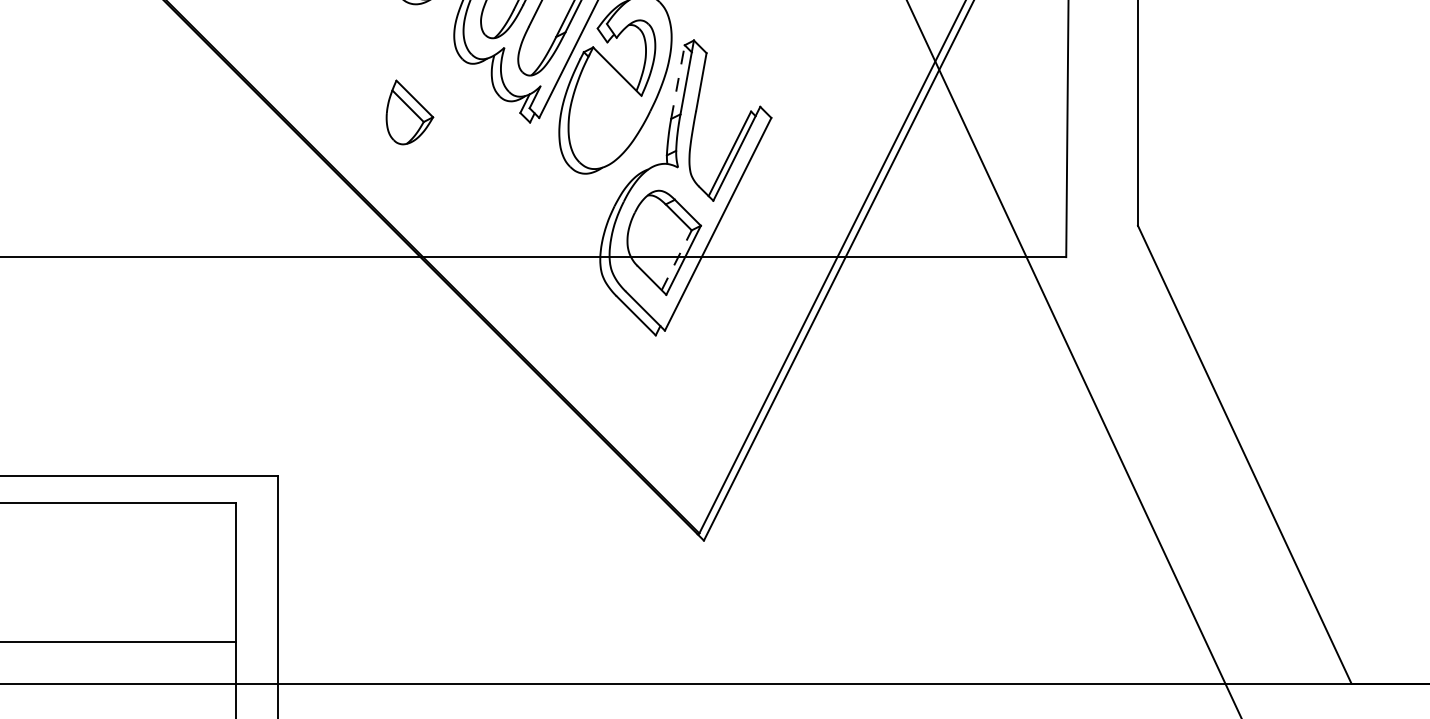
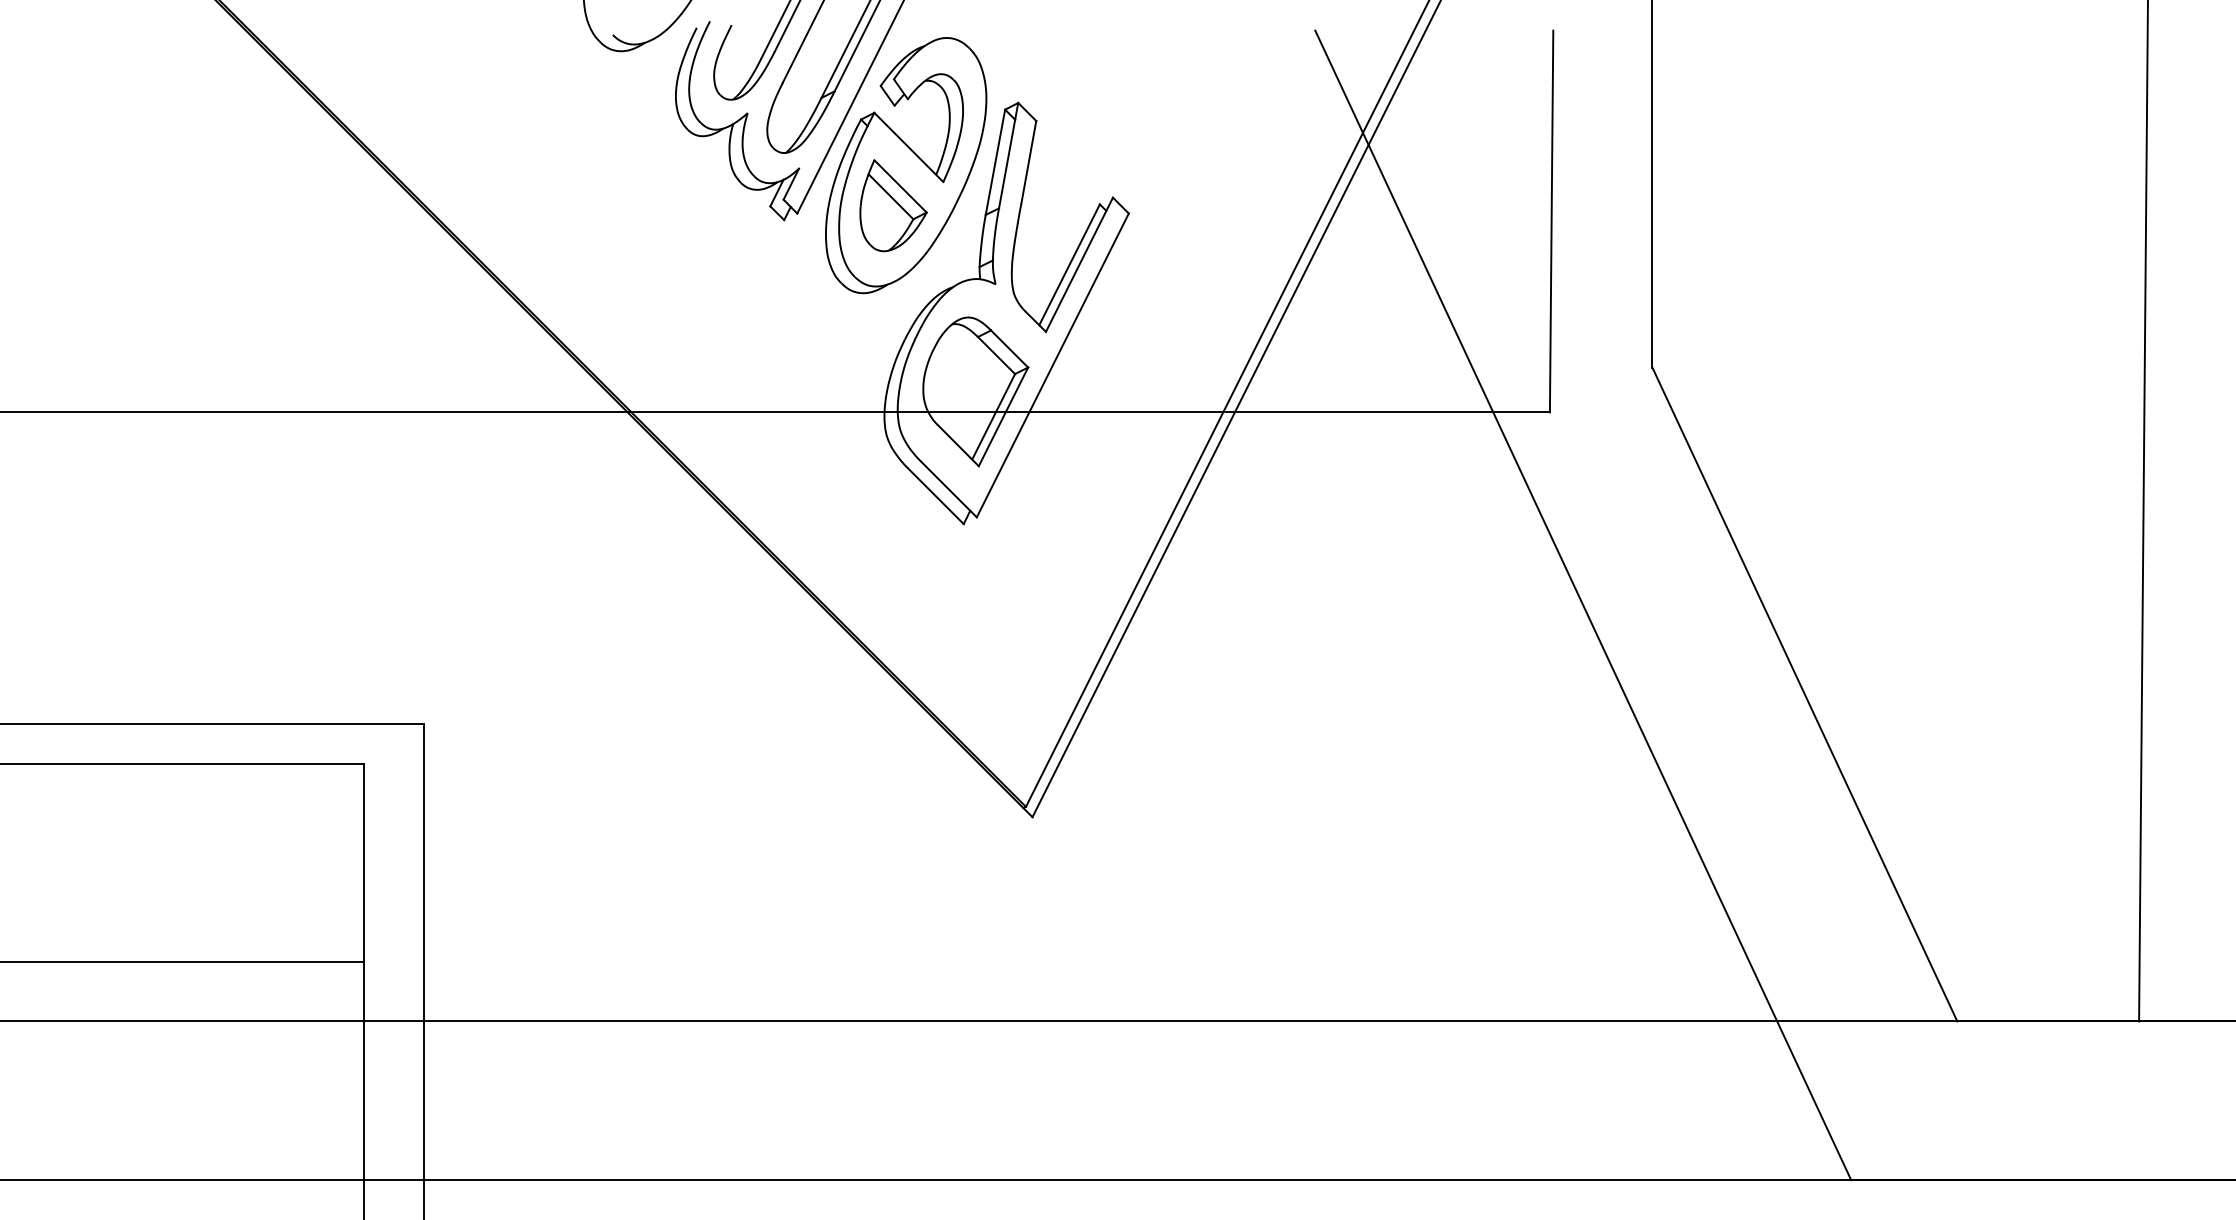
line: (678, 82) -> (995, 162), dashed -> solid
part: (409, 112) -> (893, 205), moved
line: (676, 260) -> (993, 416), dashed -> solid

